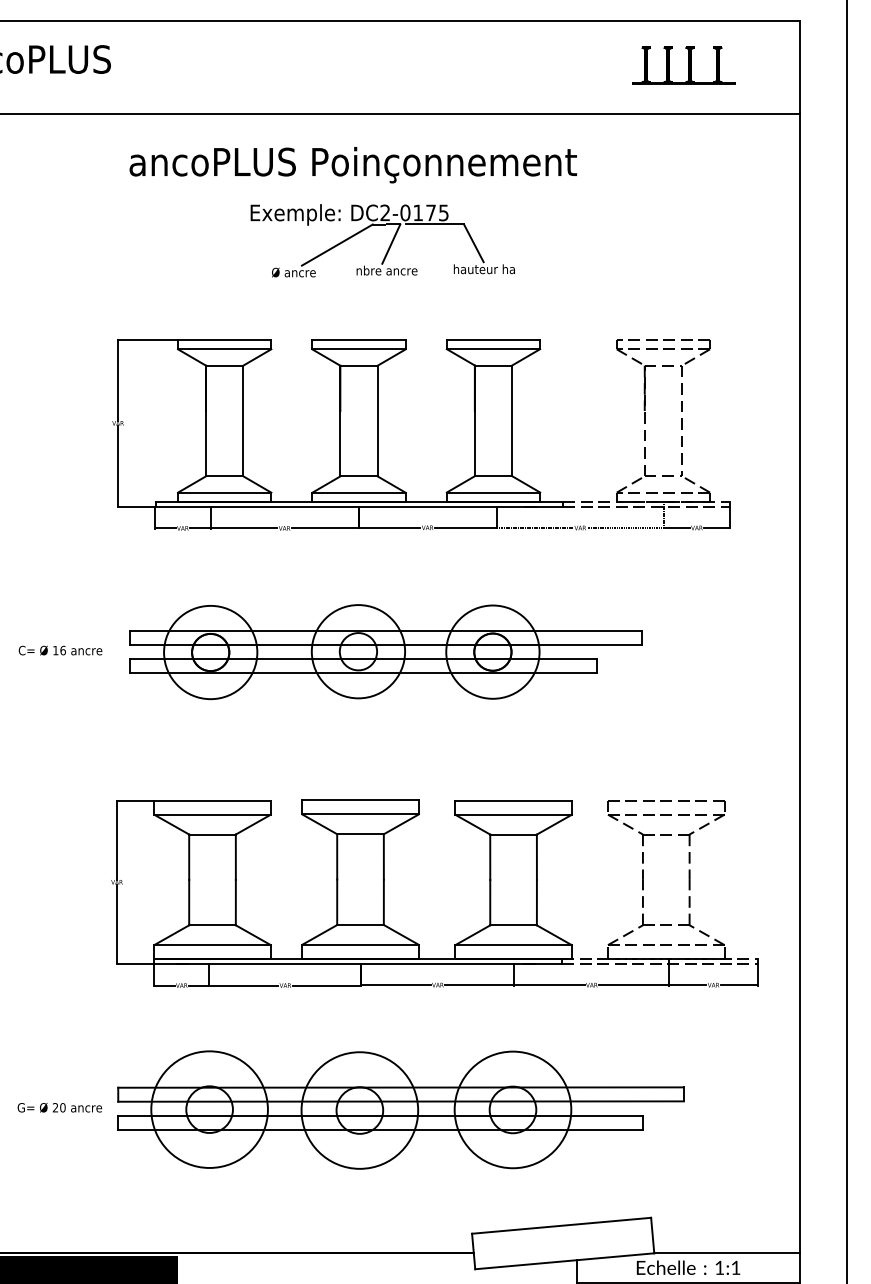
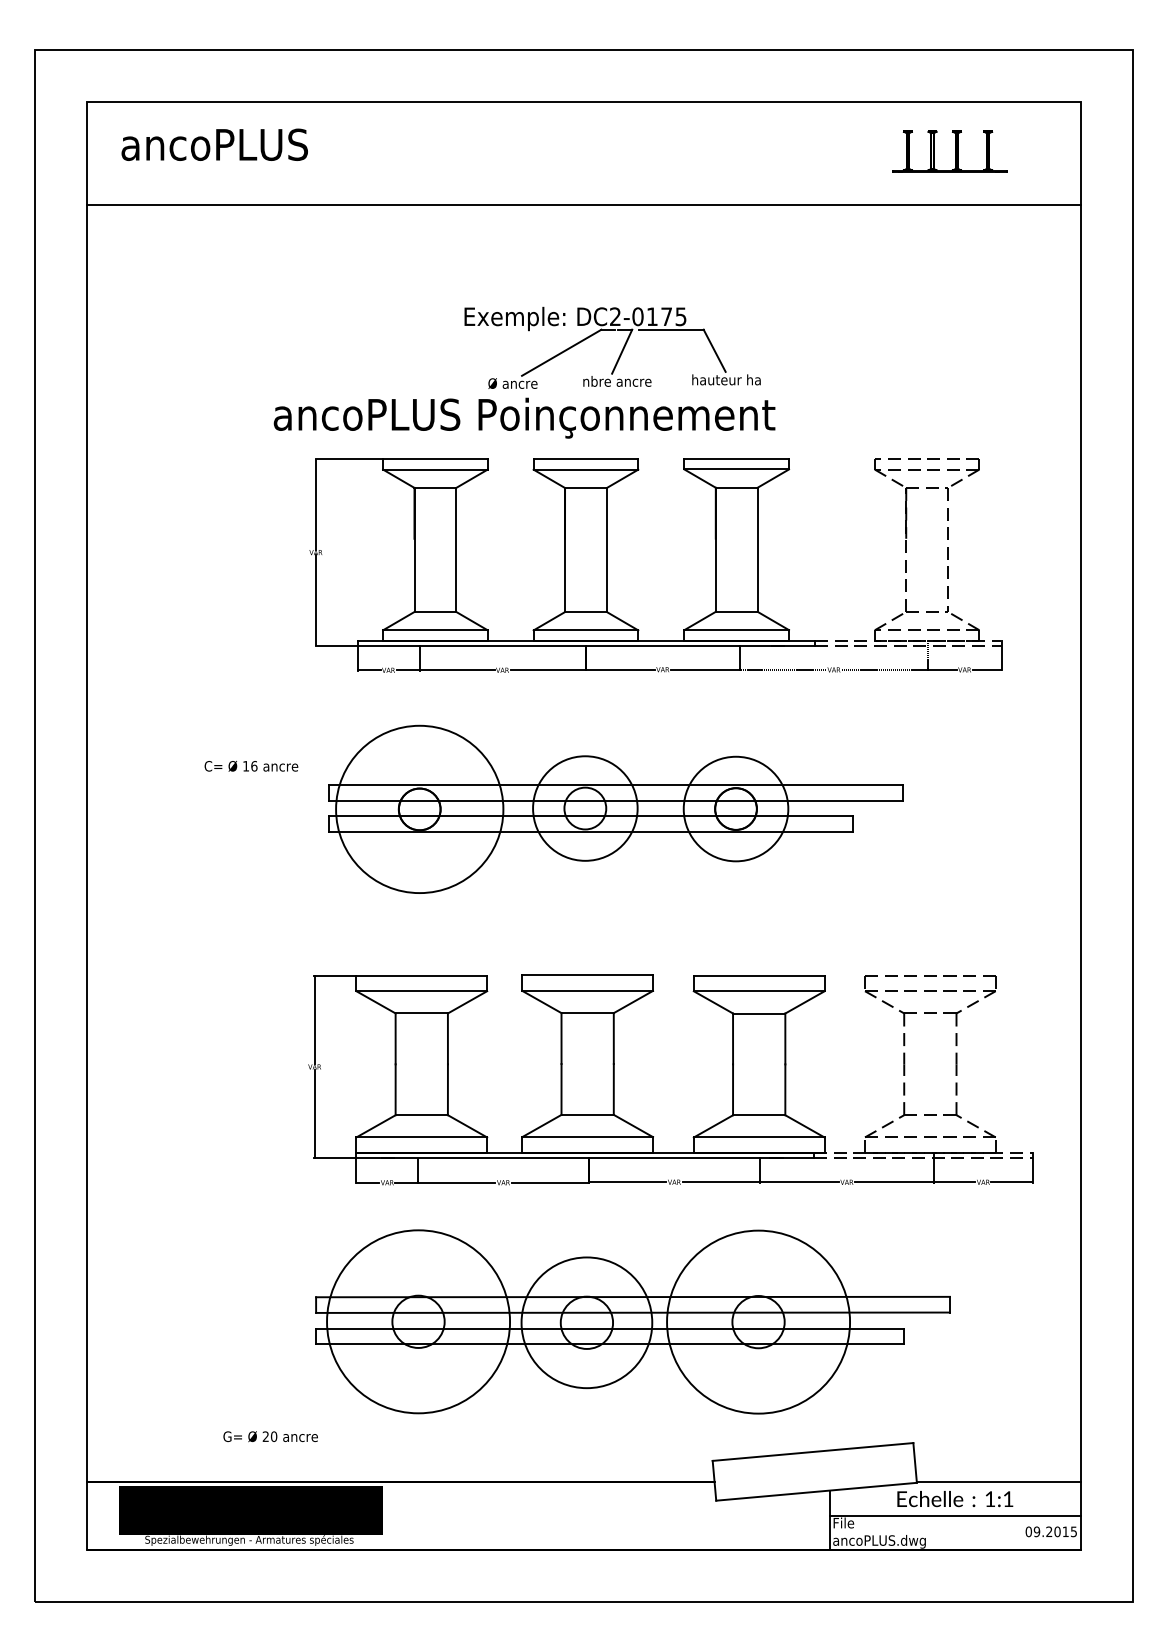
text: (353, 164) -> (524, 417), moved
text: (60, 649) -> (251, 765), moved
circle: (210, 652) -> (419, 809), size x1.6
text: (59, 1107) -> (270, 1436), moved
circle: (209, 1109) -> (418, 1321), size x1.4
circle: (512, 1109) -> (758, 1321), size x1.4

